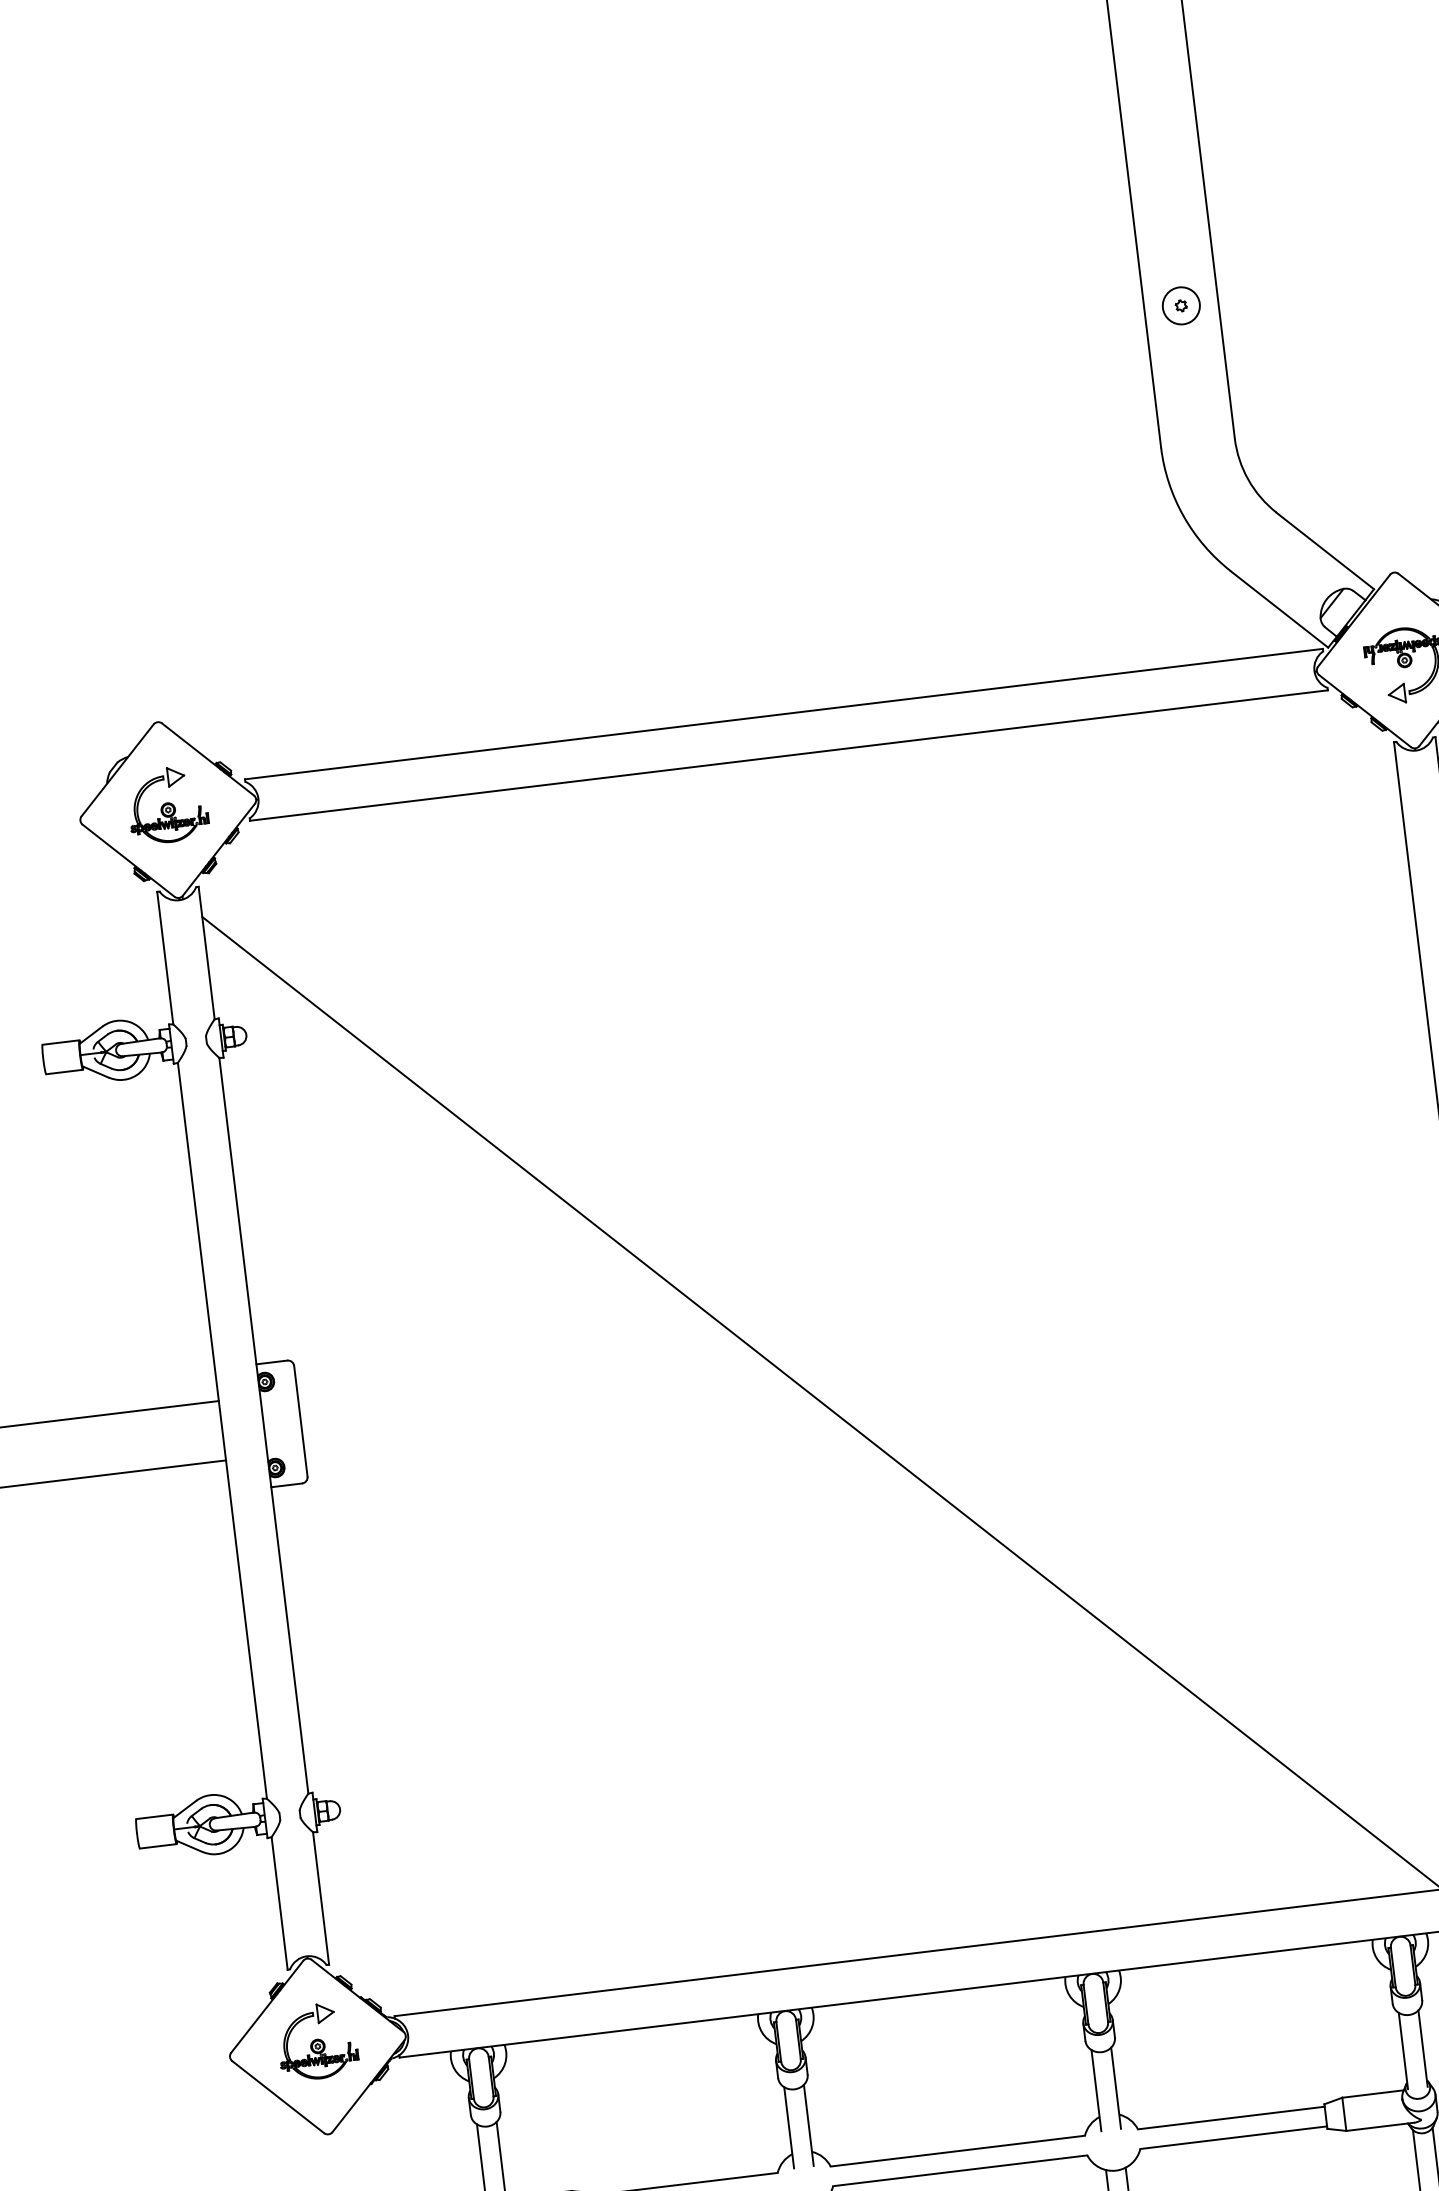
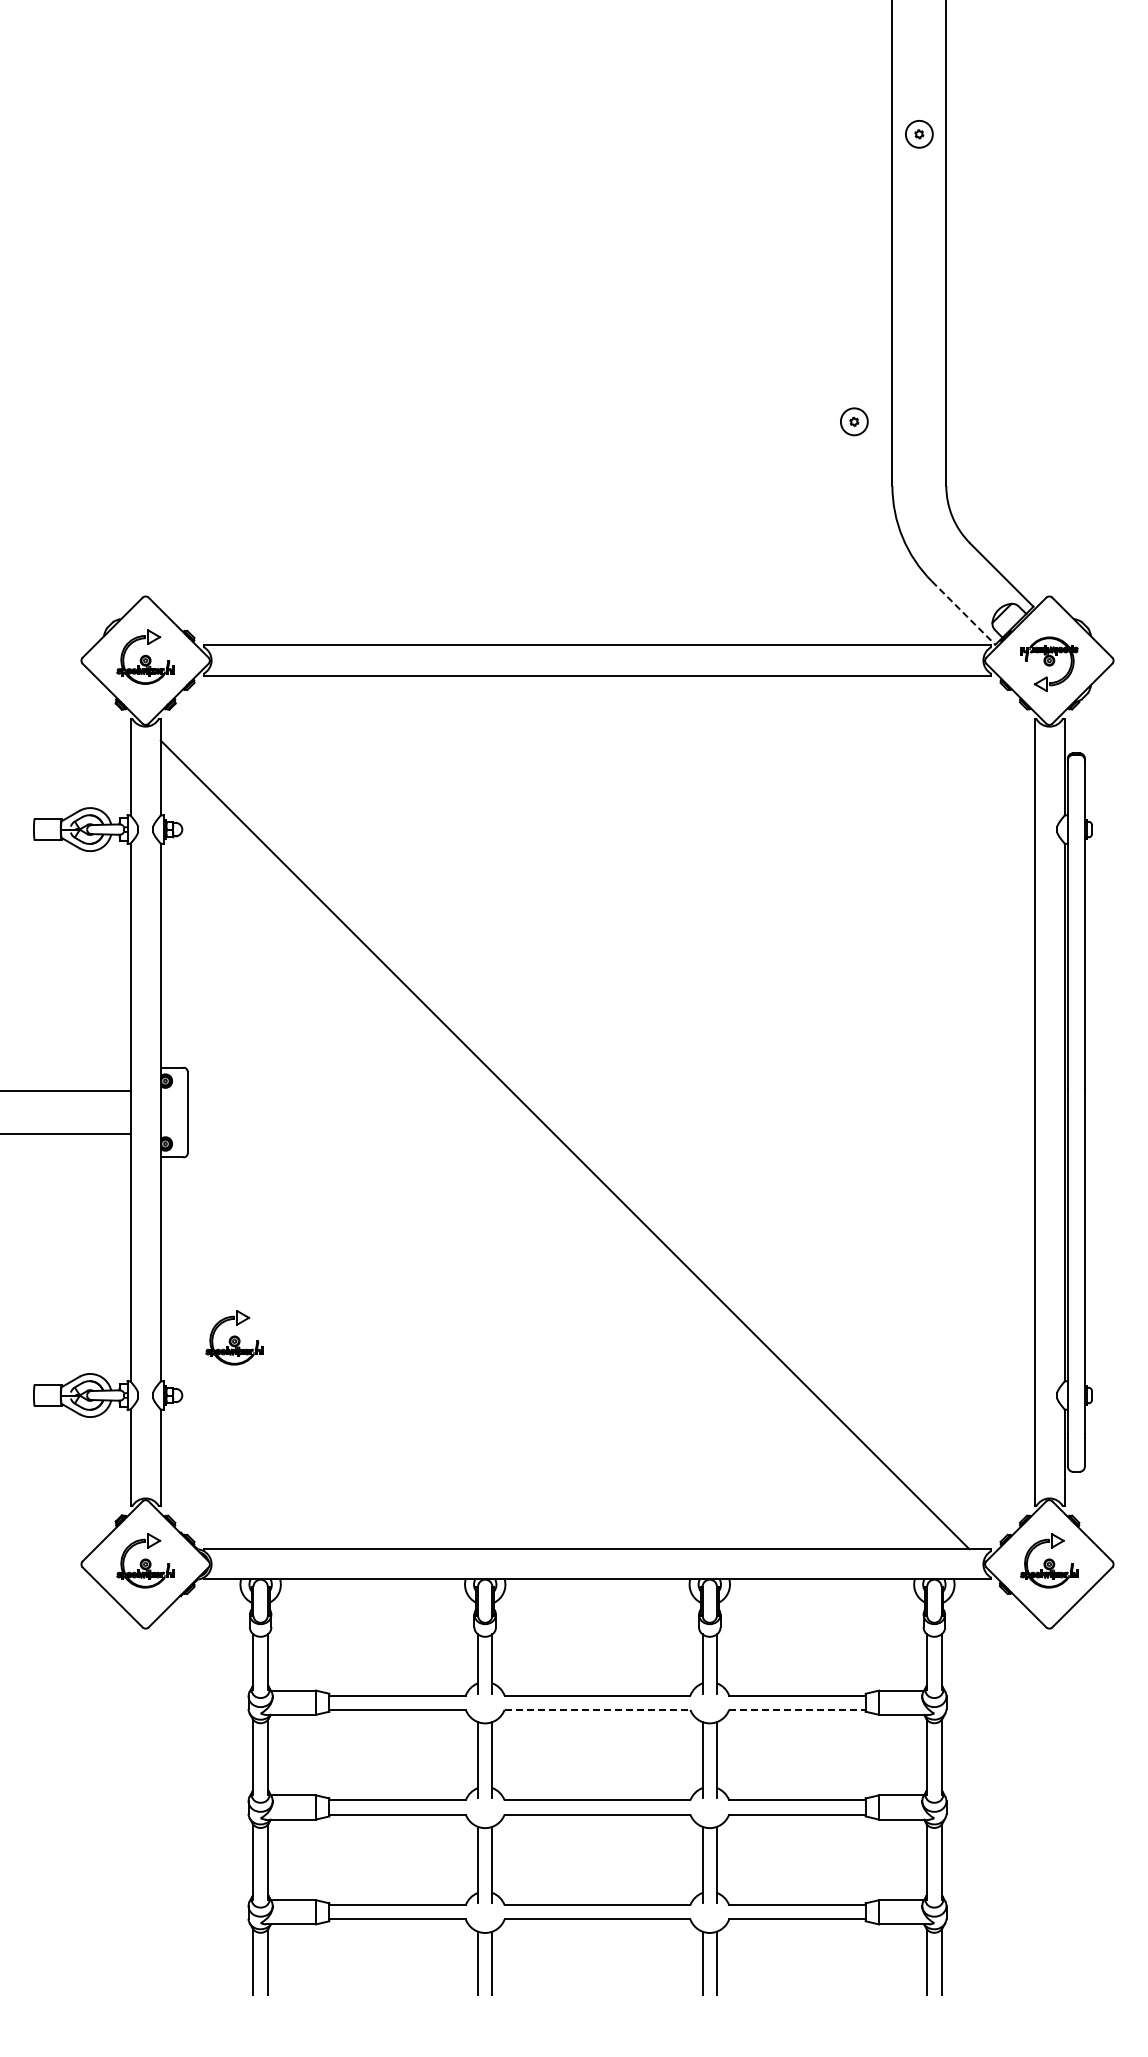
part: (1181, 305) -> (854, 421), moved
line: (1279, 610) -> (963, 613), solid -> dashed
part: (401, 1721) -> (234, 1337), added
line: (1233, 2137) -> (797, 1709), solid -> dashed
line: (960, 2170) -> (597, 1709), solid -> dashed

